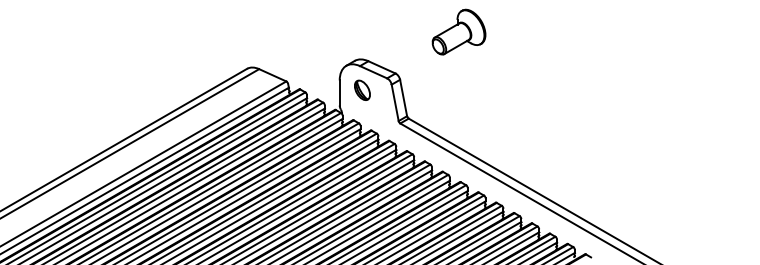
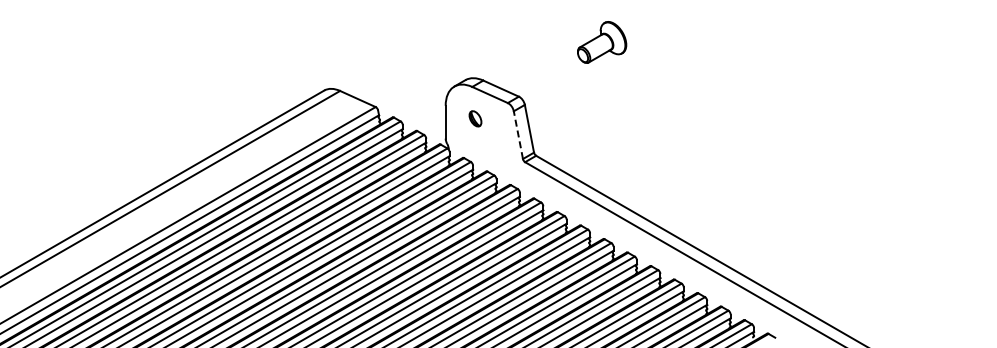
part: (458, 32) -> (601, 42), size x0.7
part: (362, 90) -> (475, 118), size x0.6
line: (395, 102) -> (518, 134), solid -> dashed

